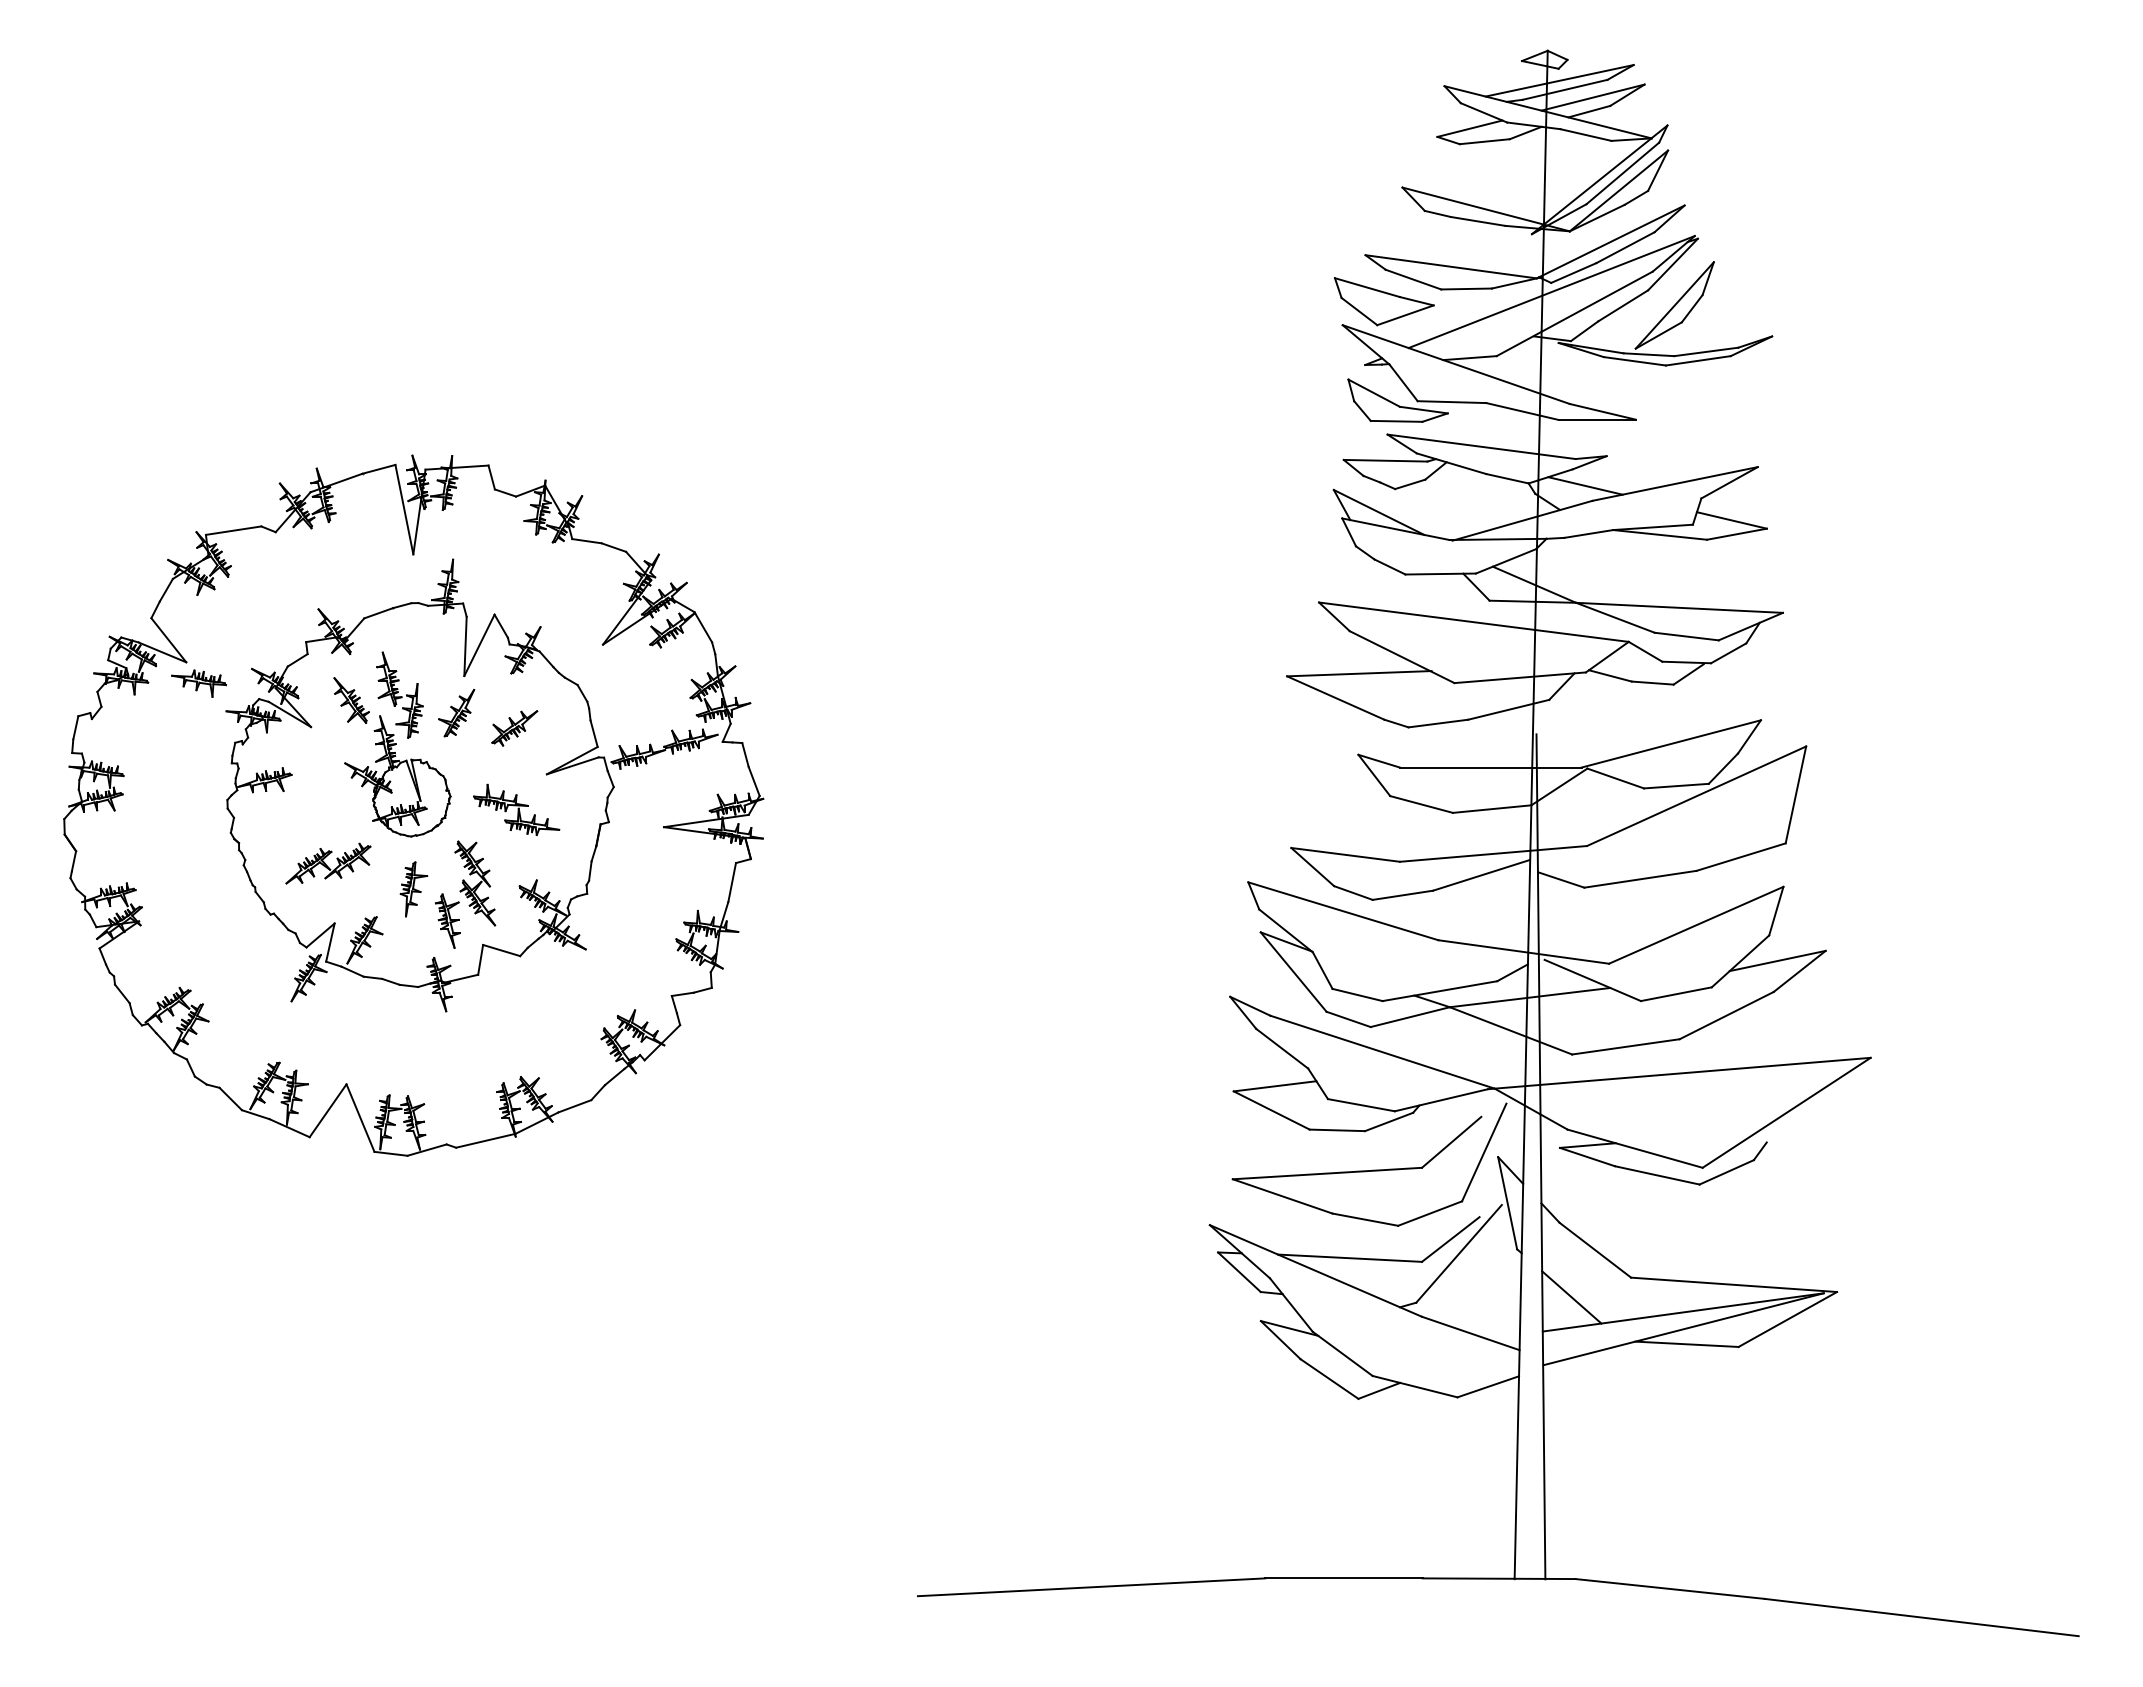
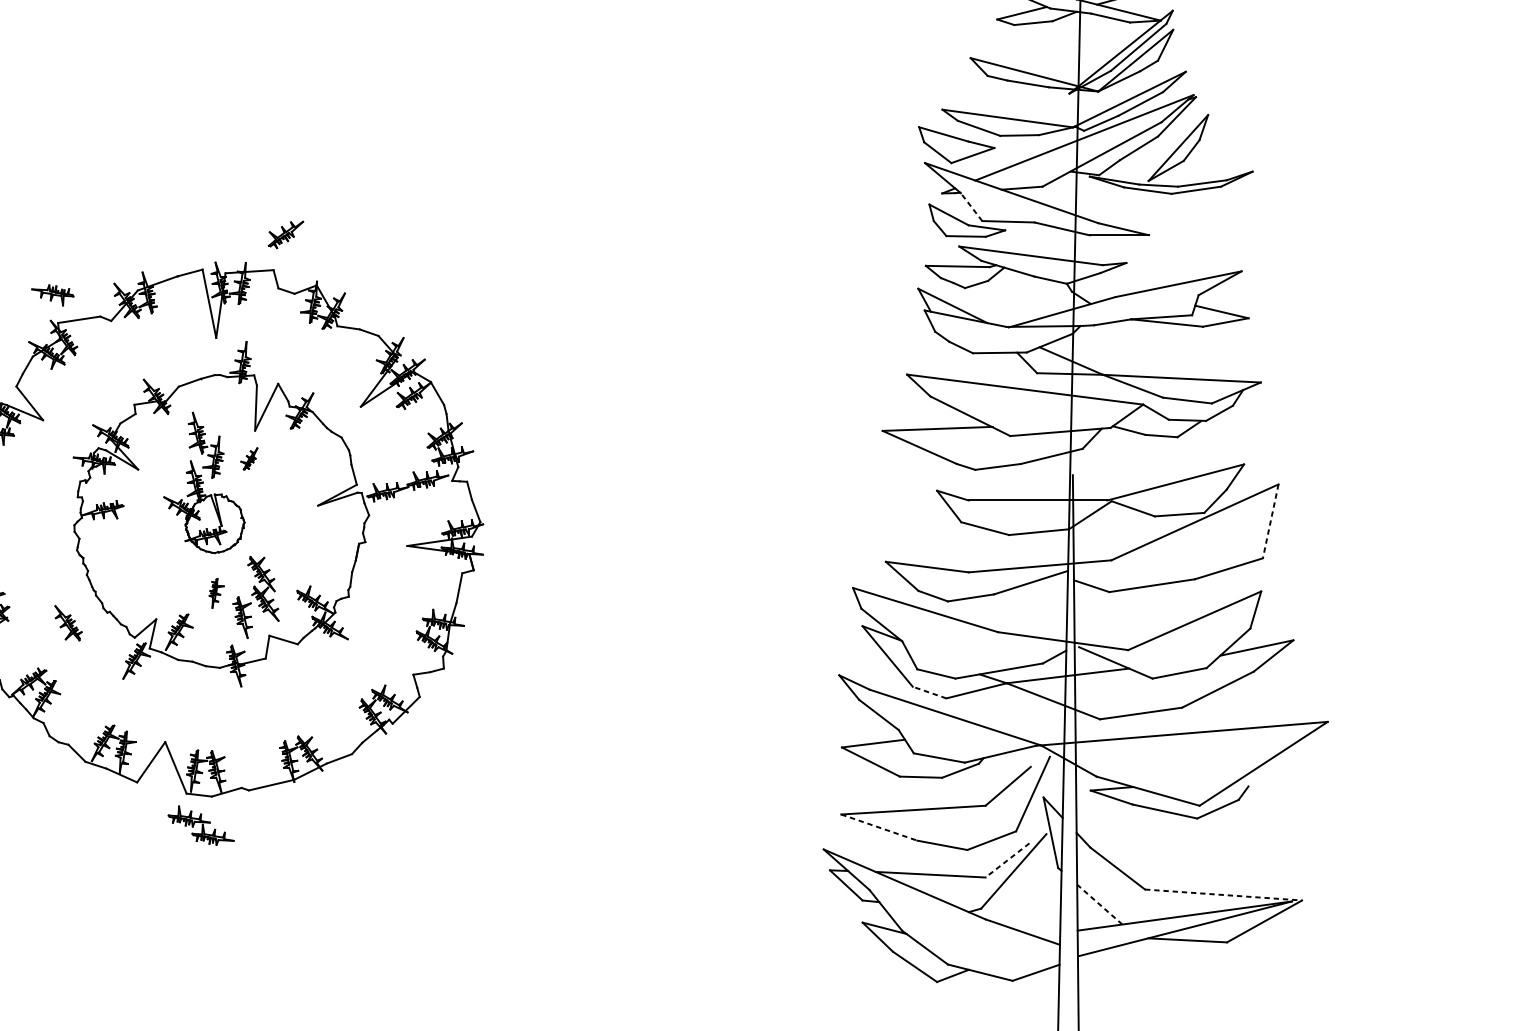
line: (1403, 382) -> (971, 206), solid -> dashed
line: (1585, 485) -> (1110, 285), removed
part: (199, 683) -> (53, 295), moved
part: (351, 700) -> (68, 623), moved
part: (456, 712) -> (249, 458), size x0.6
part: (514, 728) -> (285, 235), moved
line: (1795, 794) -> (1270, 521), solid -> dashed
part: (516, 809) -> (201, 825), moved
part: (328, 863) -> (151, 573), removed
part: (413, 889) -> (216, 593), size x0.7
line: (1348, 1019) -> (929, 692), solid -> dashed
line: (1282, 1196) -> (879, 827), solid -> dashed
line: (1450, 1239) -> (1007, 860), solid -> dashed
line: (1734, 1284) -> (1223, 894), solid -> dashed
line: (1571, 1297) -> (1099, 904), solid -> dashed

